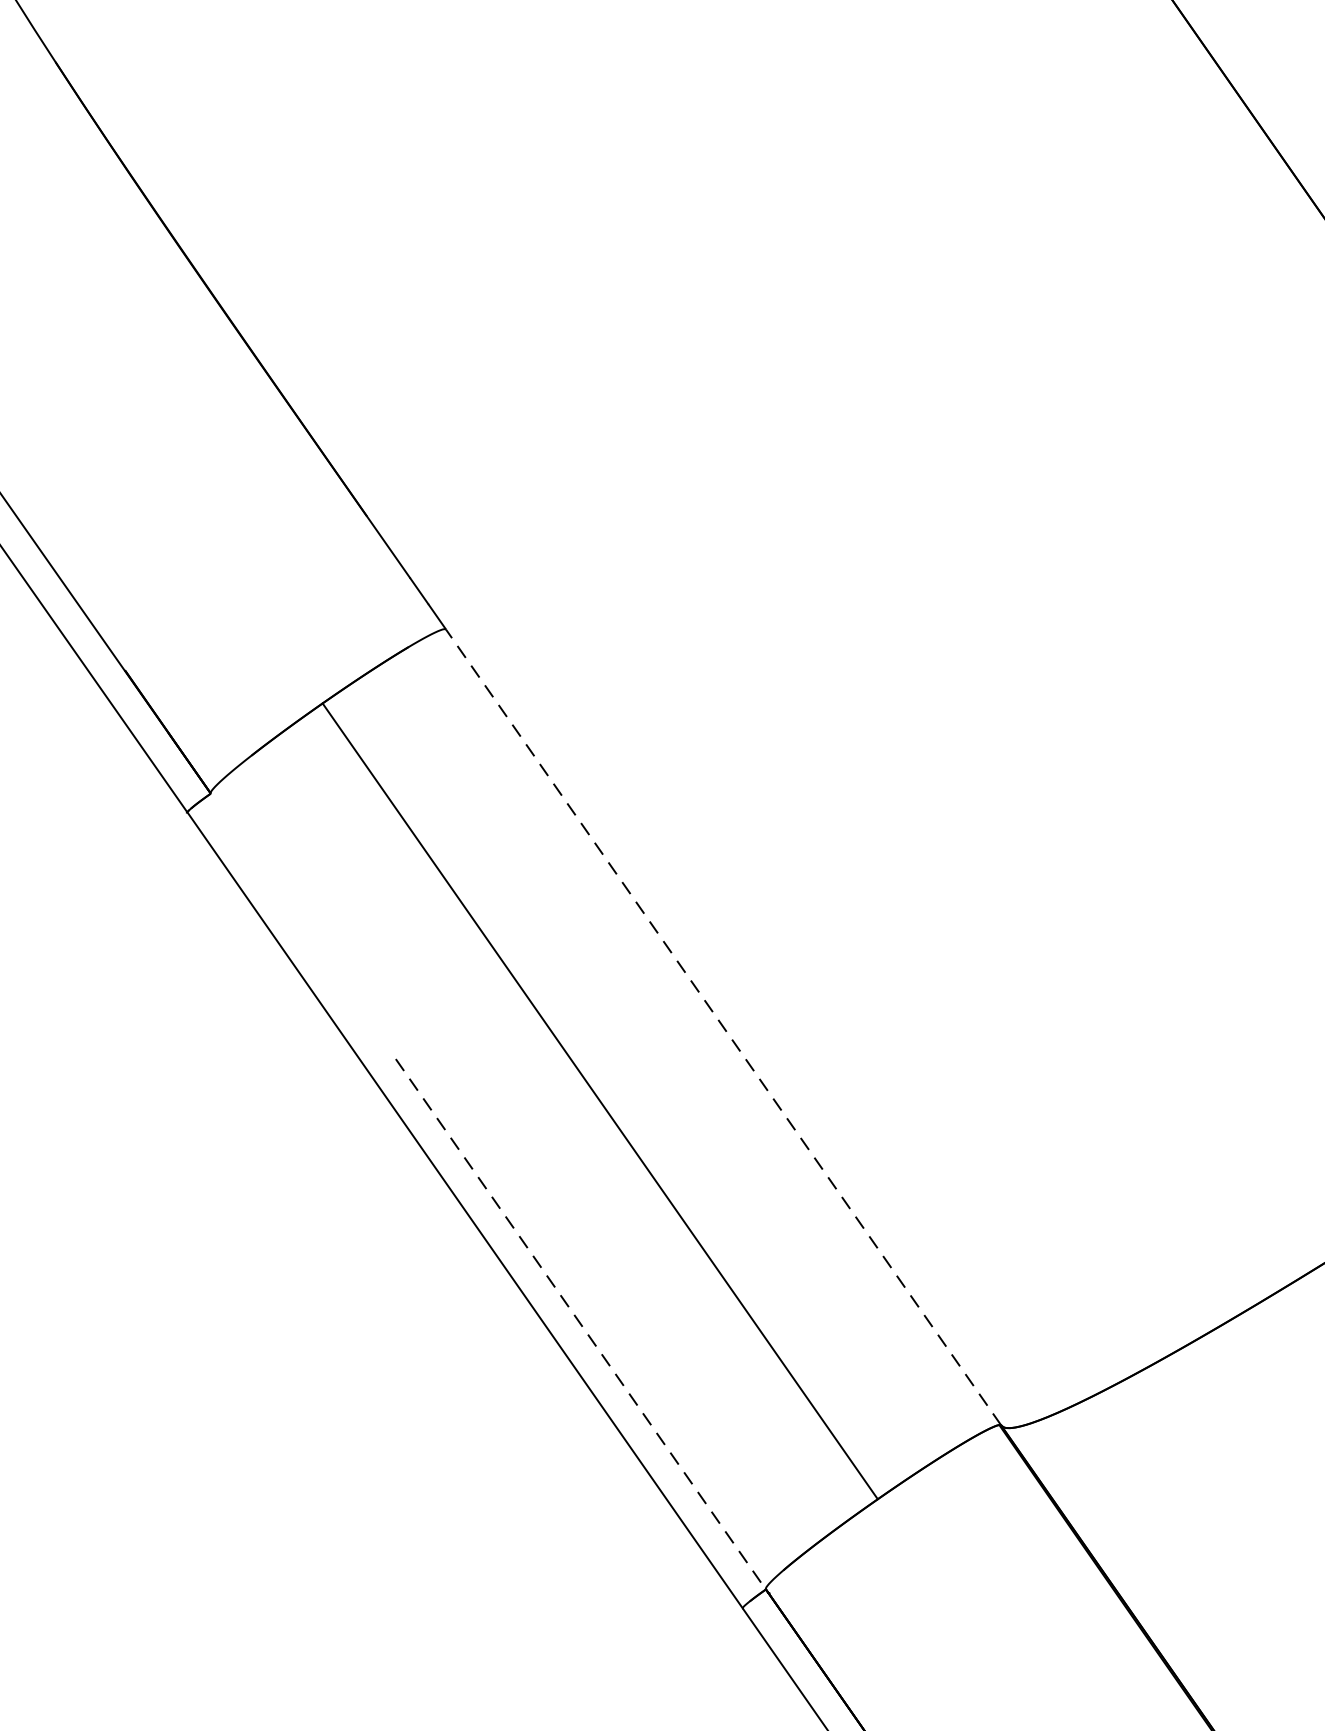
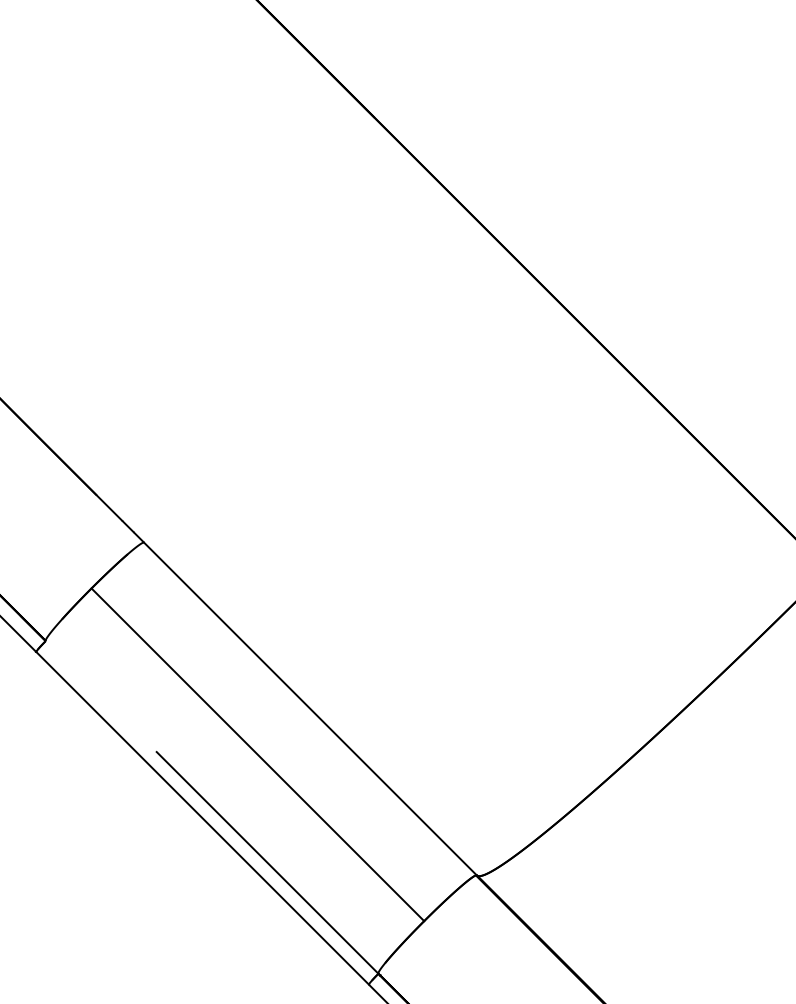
line: (723, 1026) -> (310, 708), dashed -> solid
line: (580, 1323) -> (267, 862), dashed -> solid

